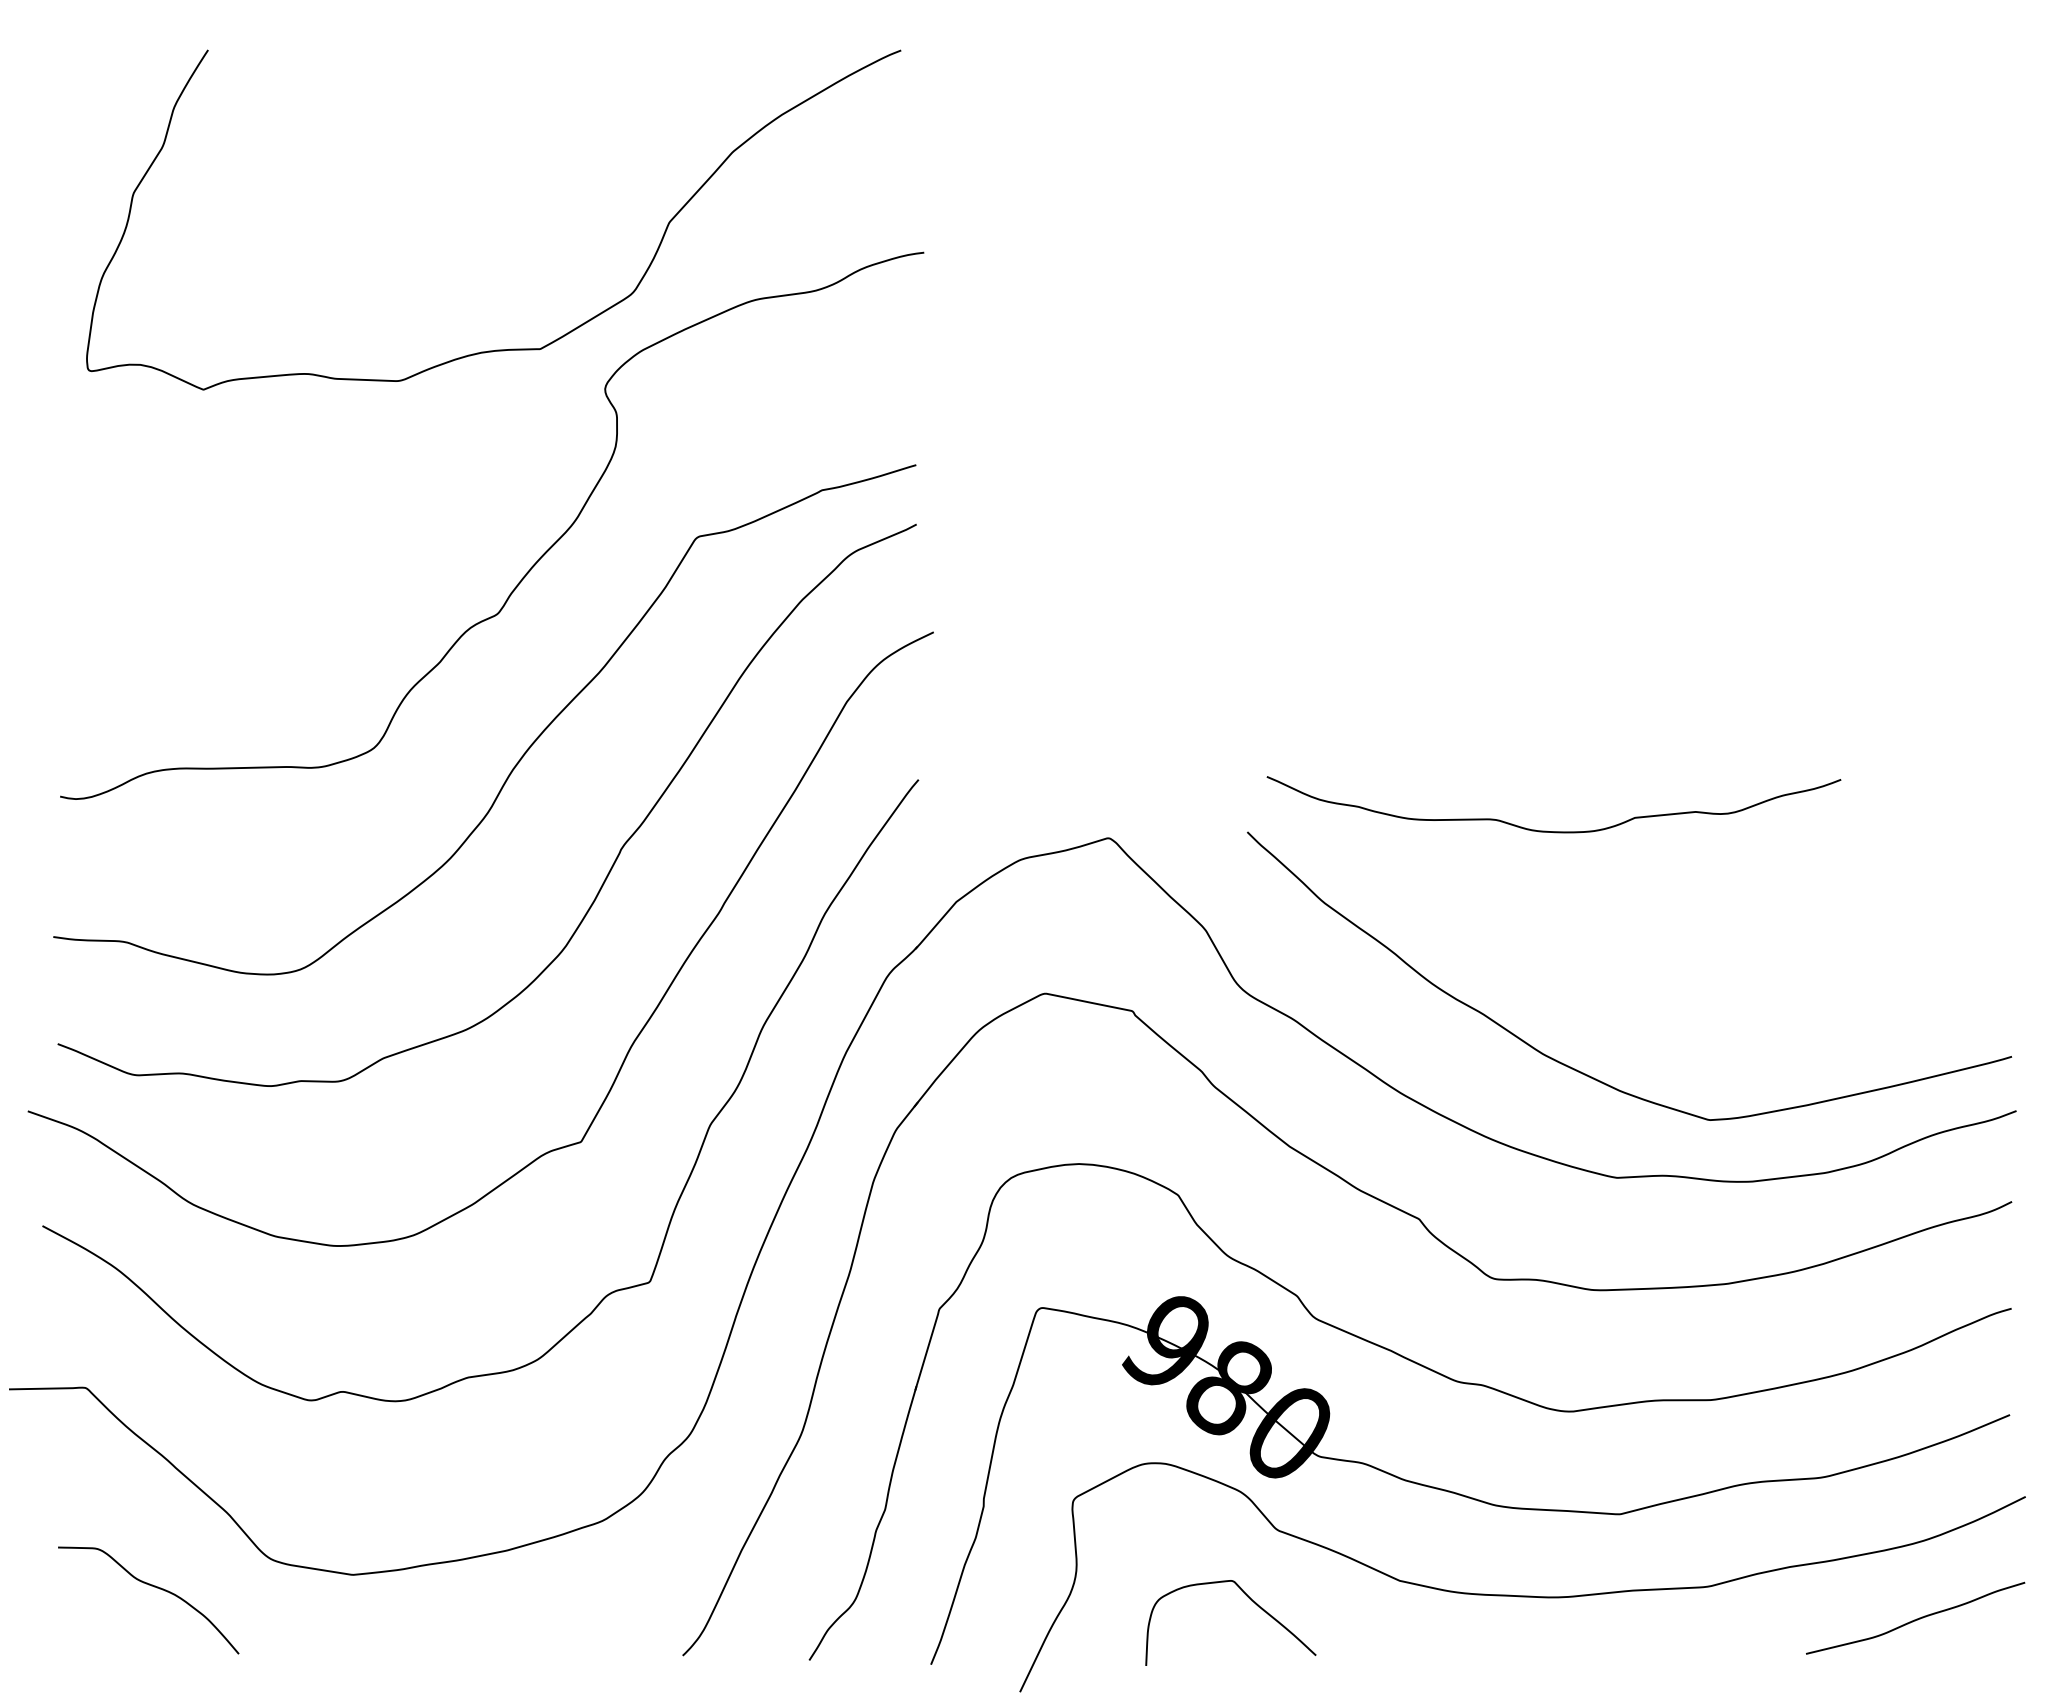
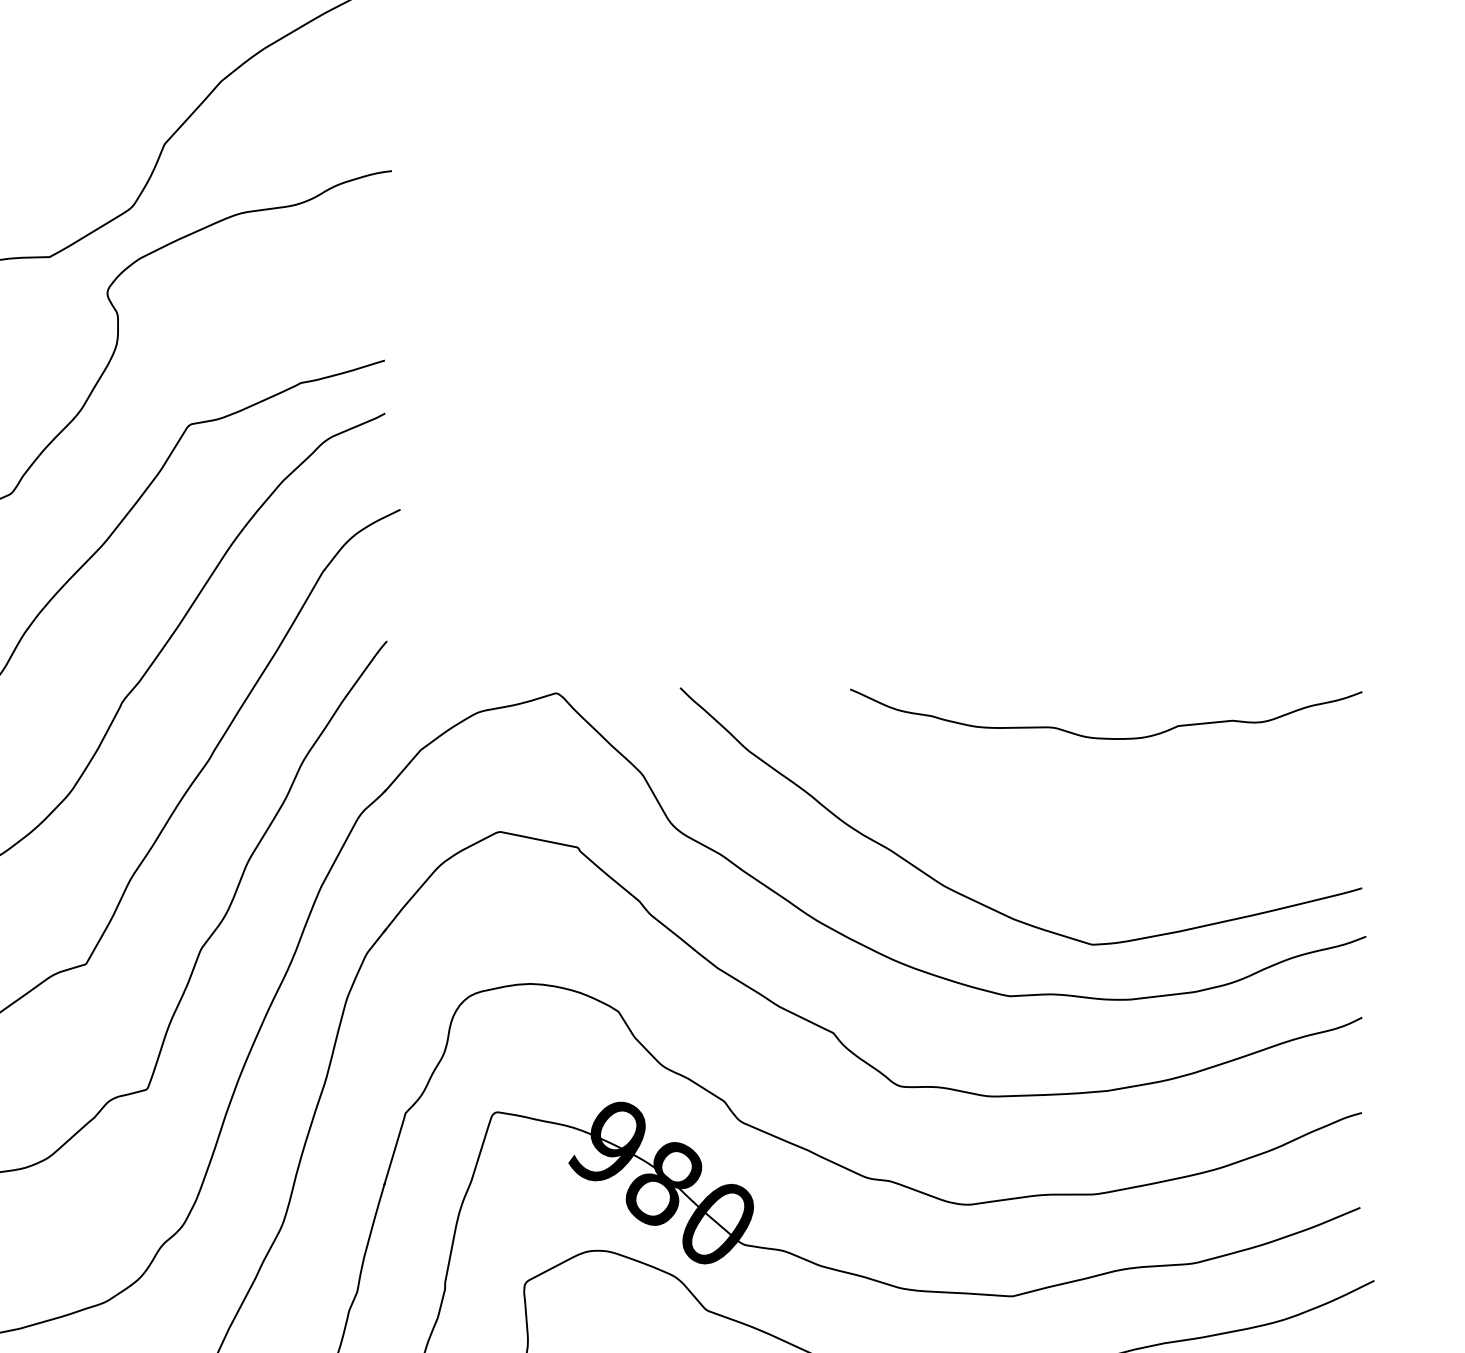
curve: (1546, 830) -> (1099, 737), moved

